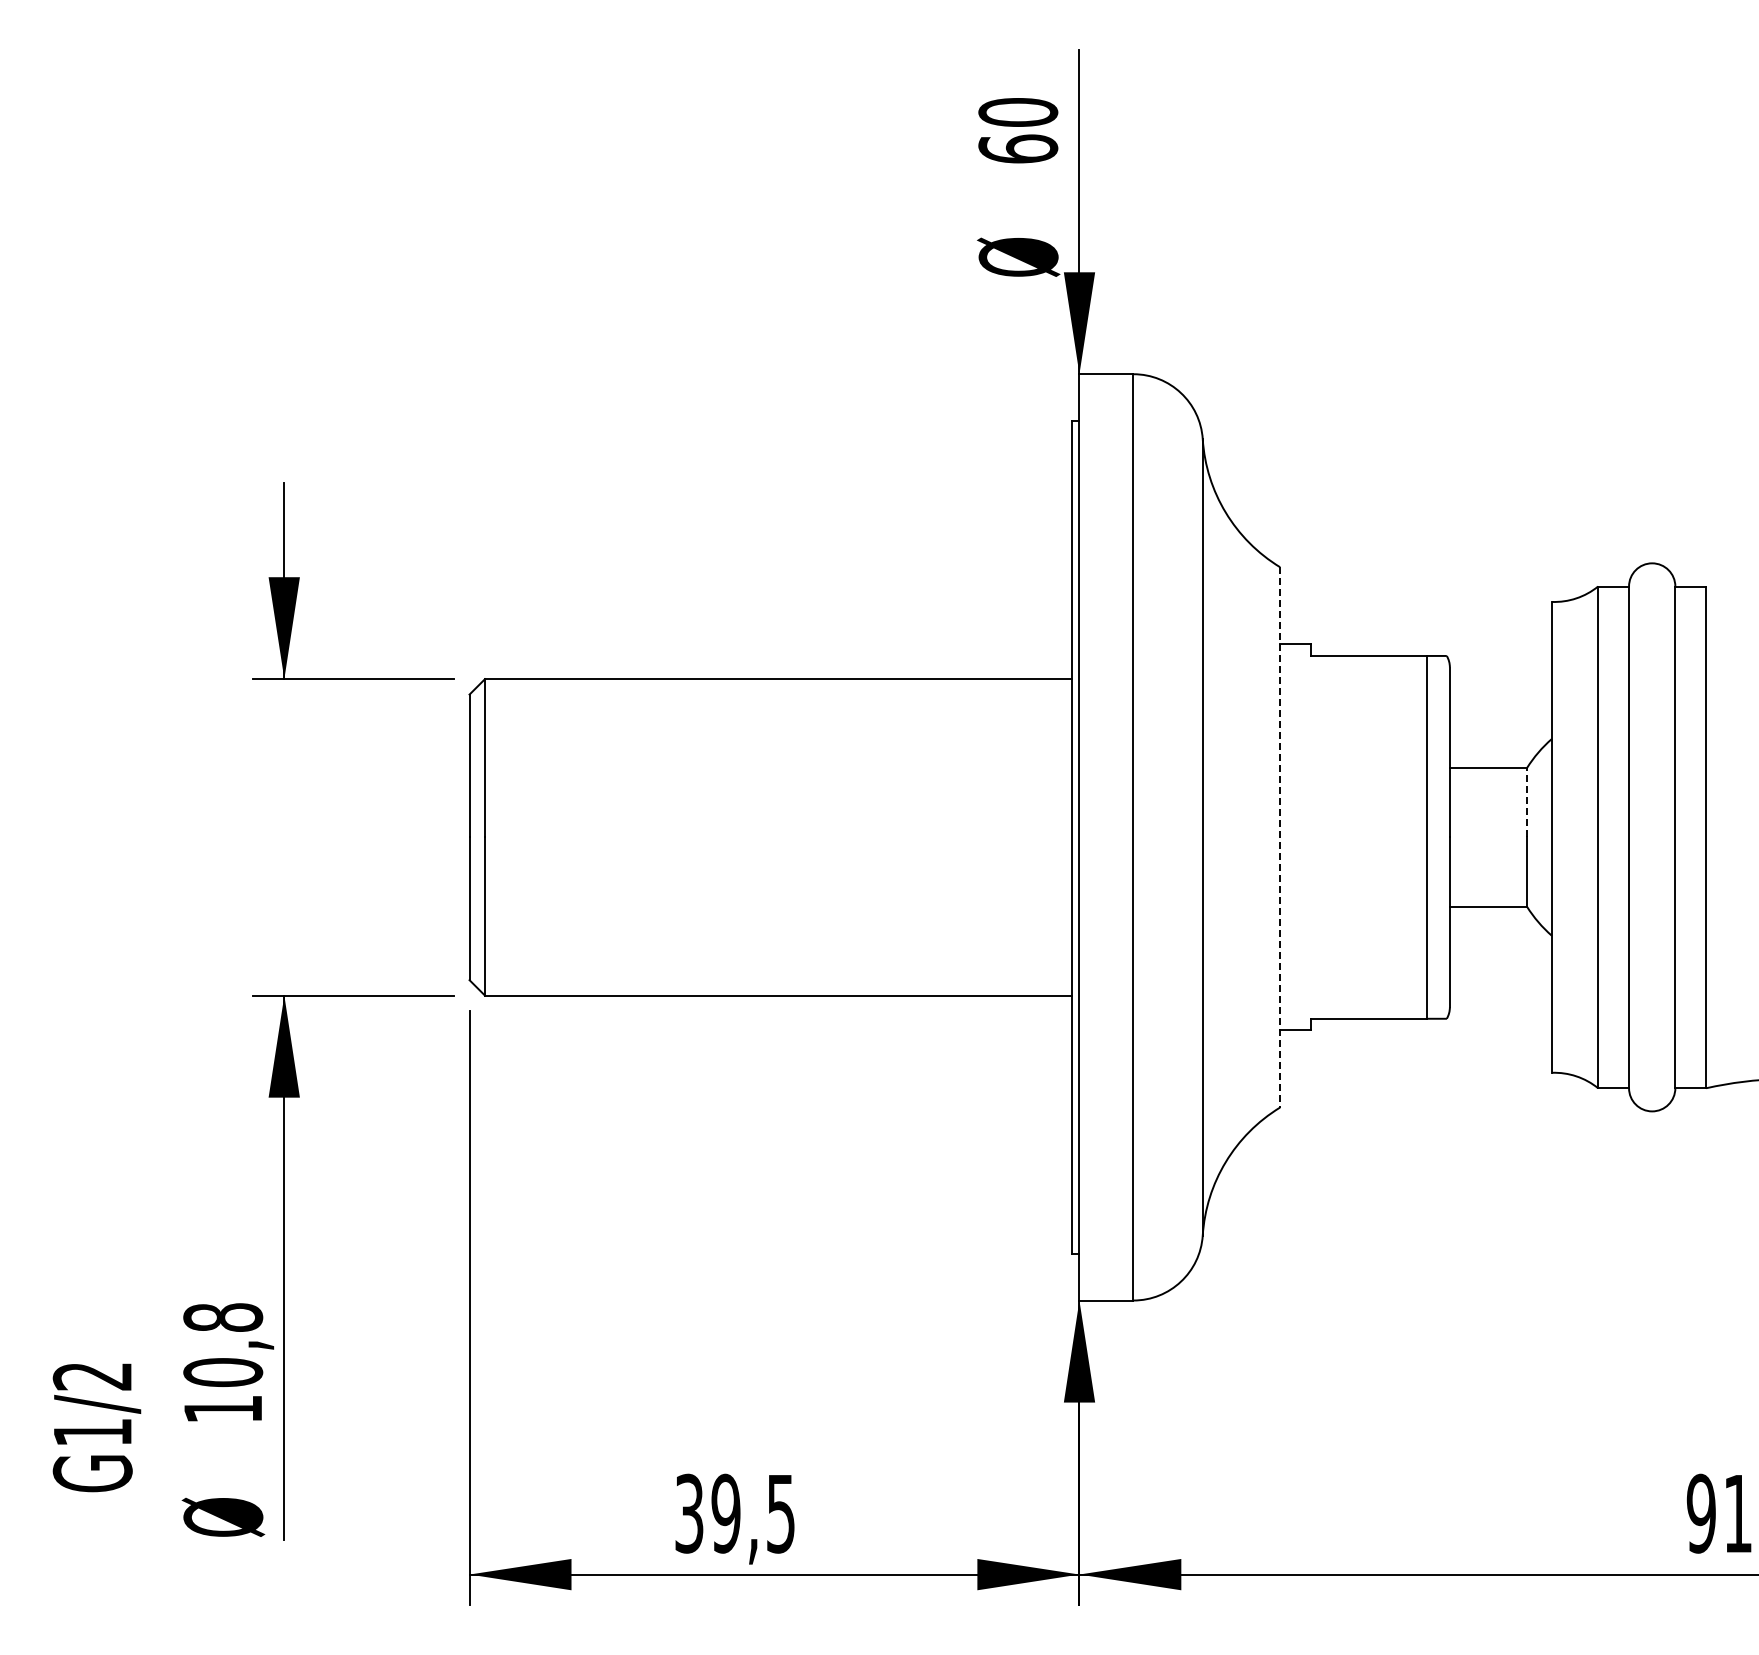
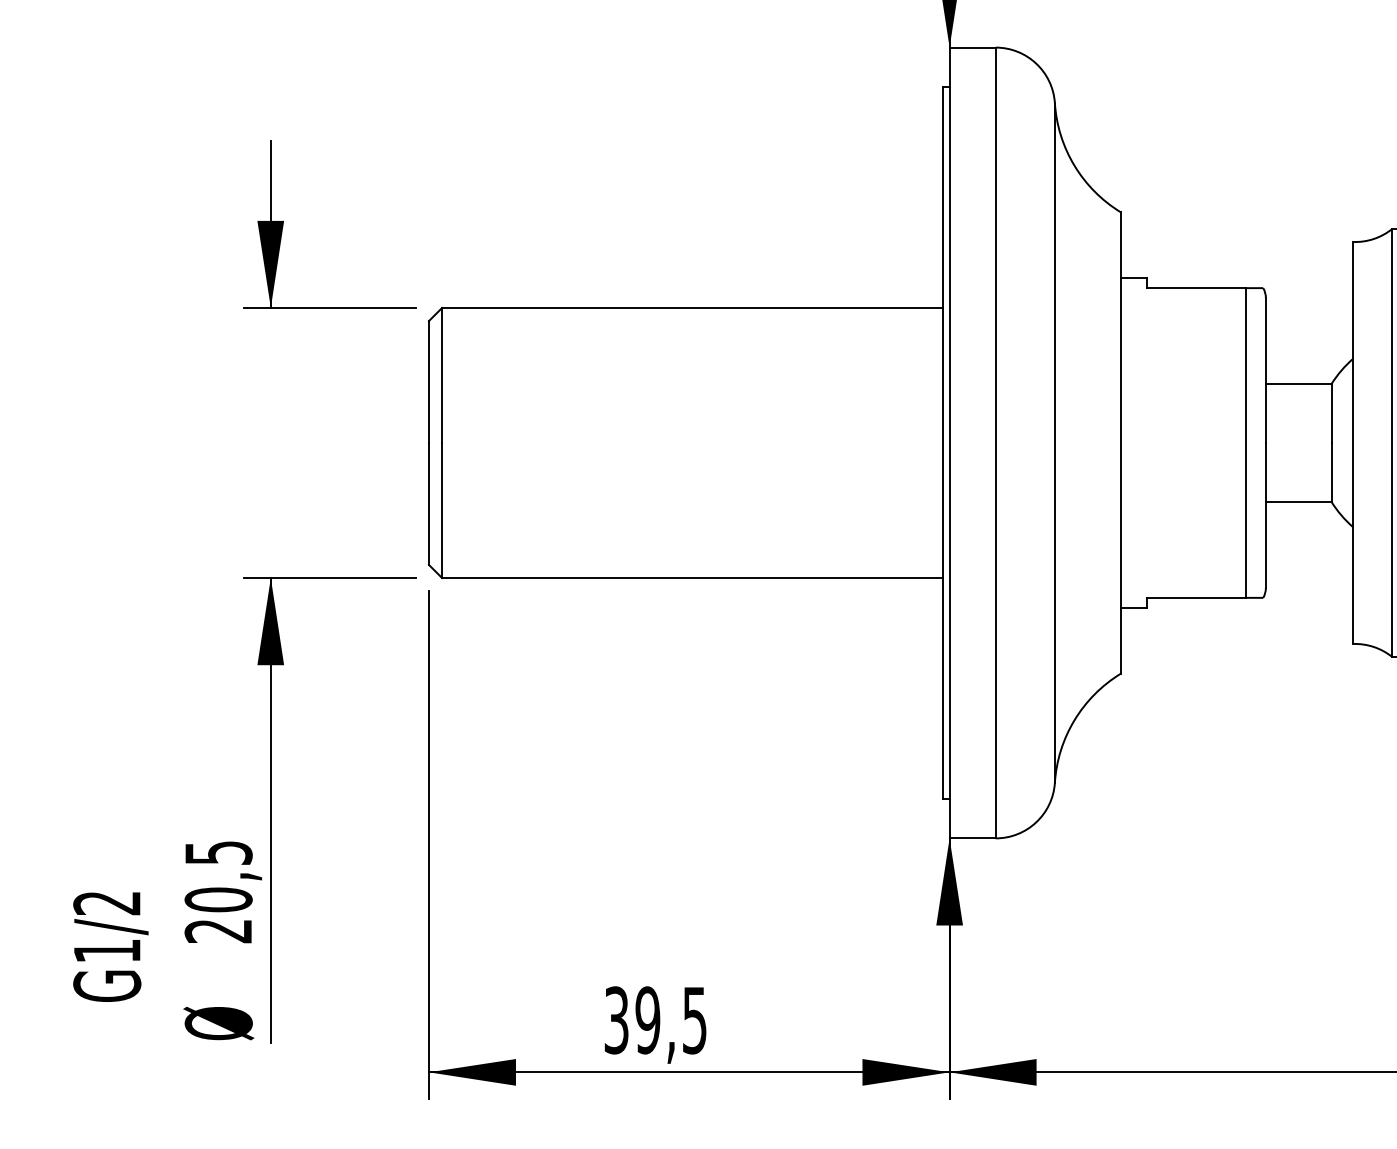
line: (1527, 802) -> (1332, 413), dashed -> solid
line: (1280, 837) -> (1121, 443), dashed -> solid
text: (223, 1363) -> (218, 892), 10,8 -> 20,5

